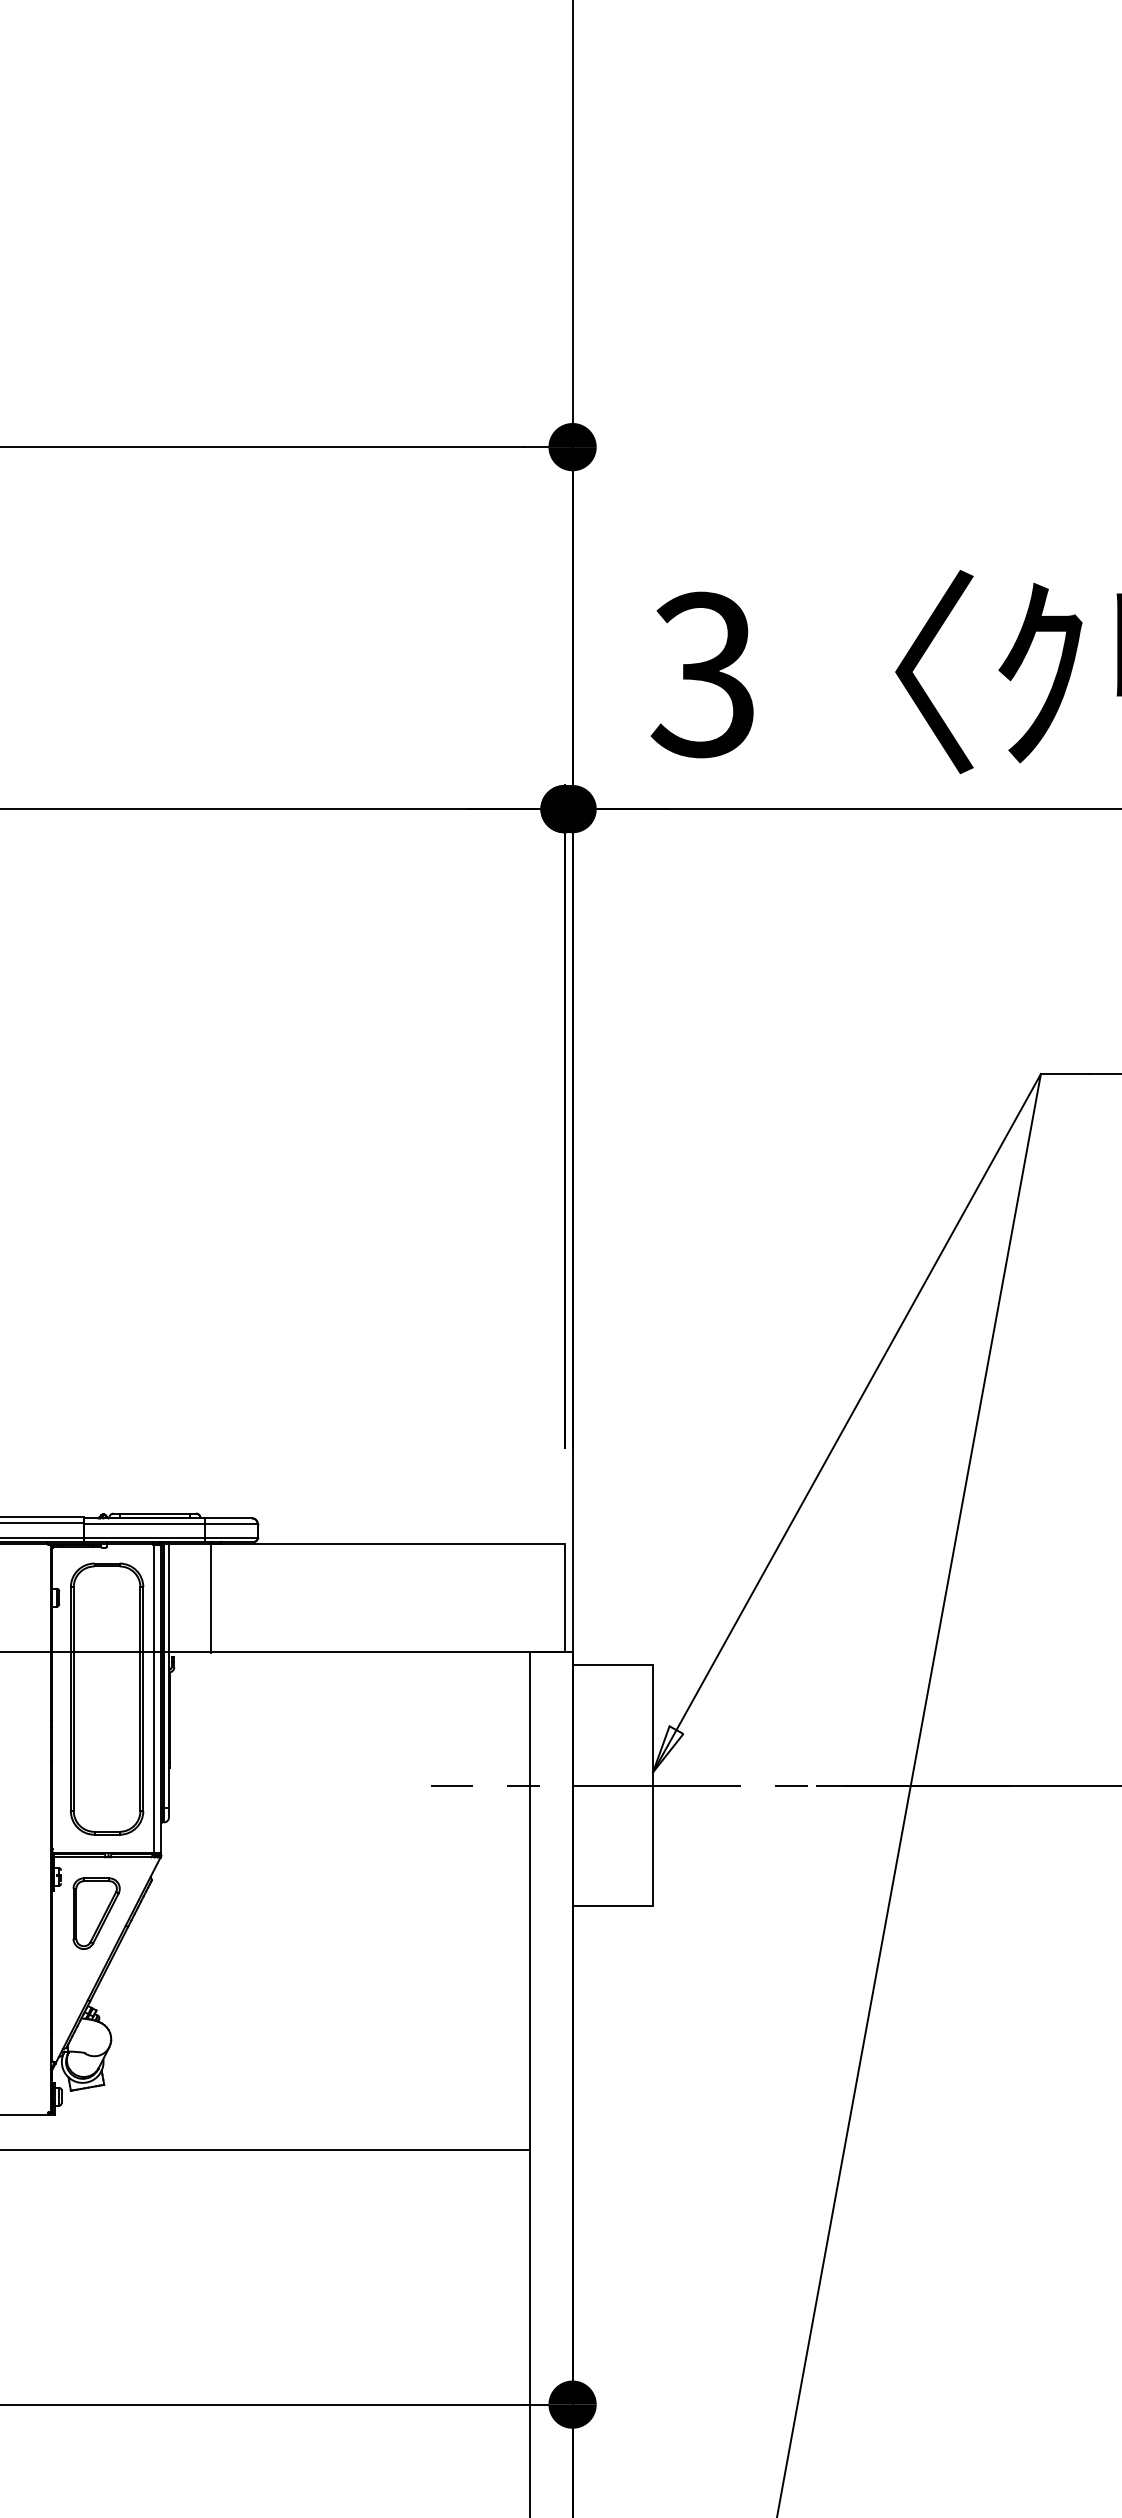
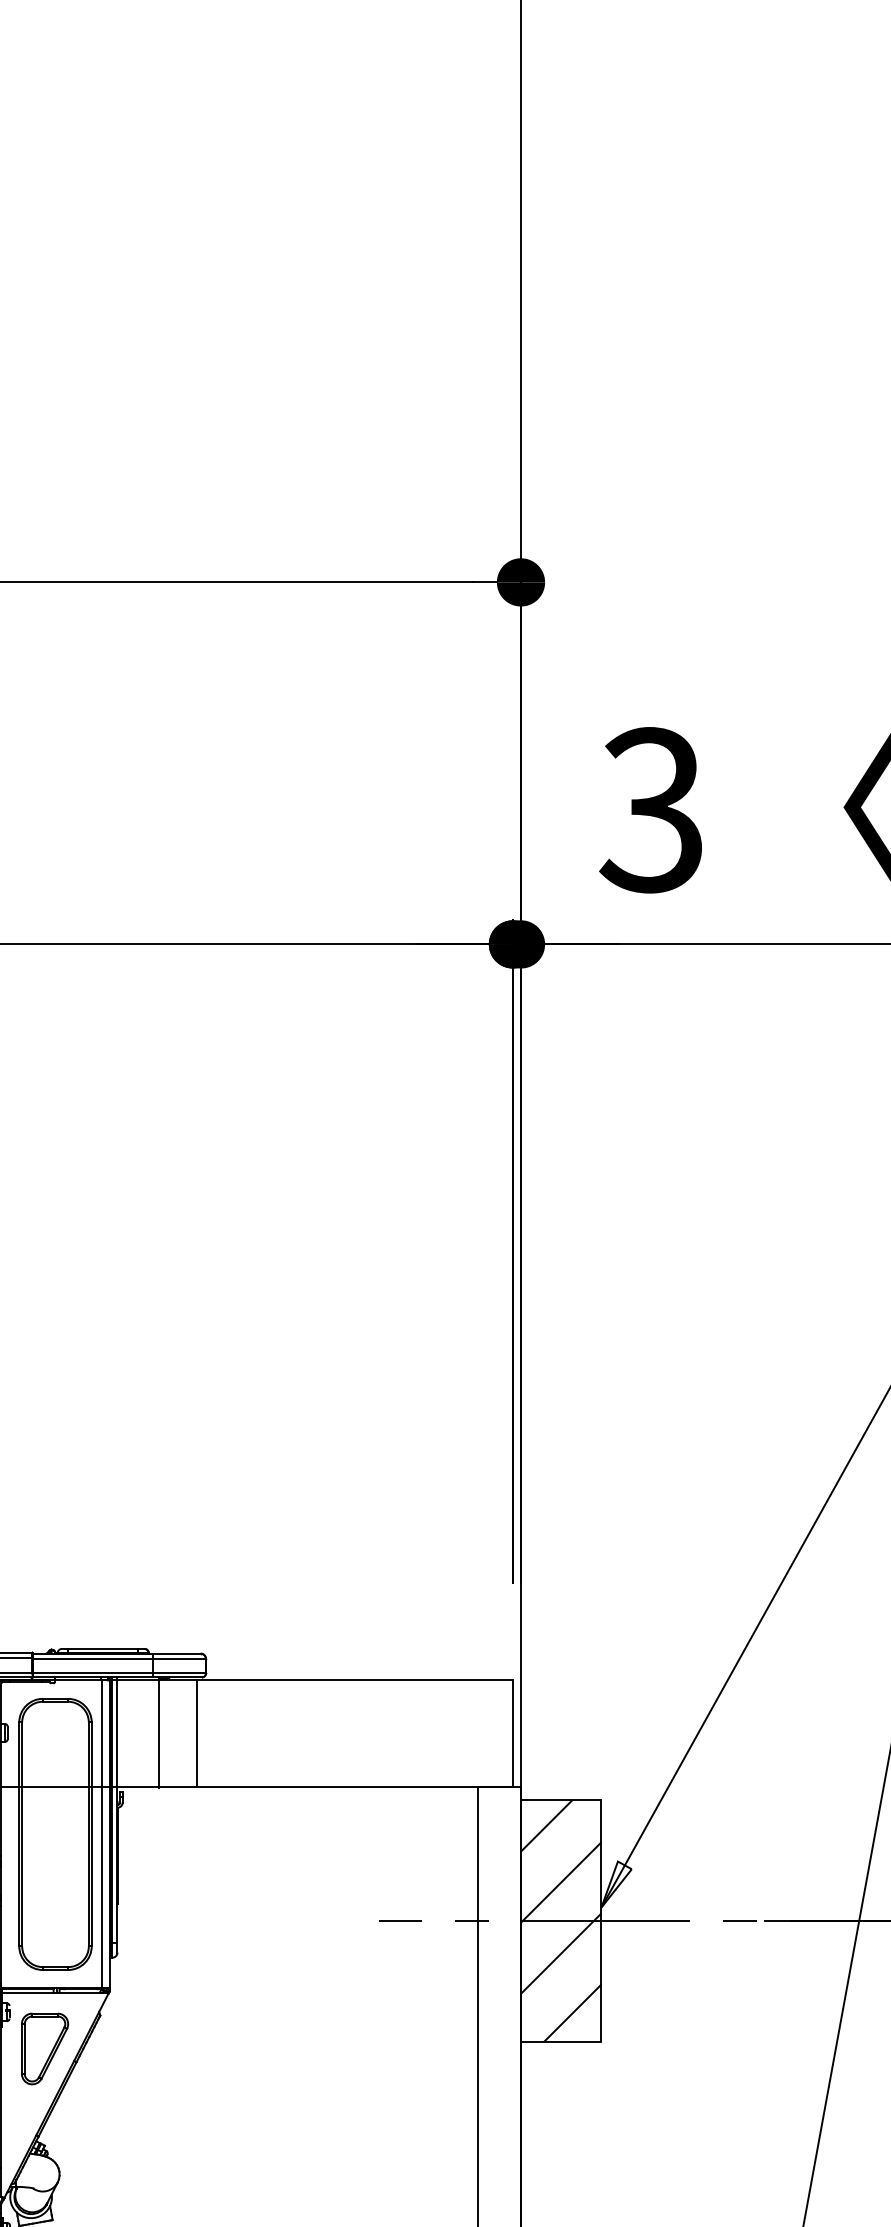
line: (248, 1597) -> (196, 1732), added
hatch: (612, 1785) -> (560, 1920), added

